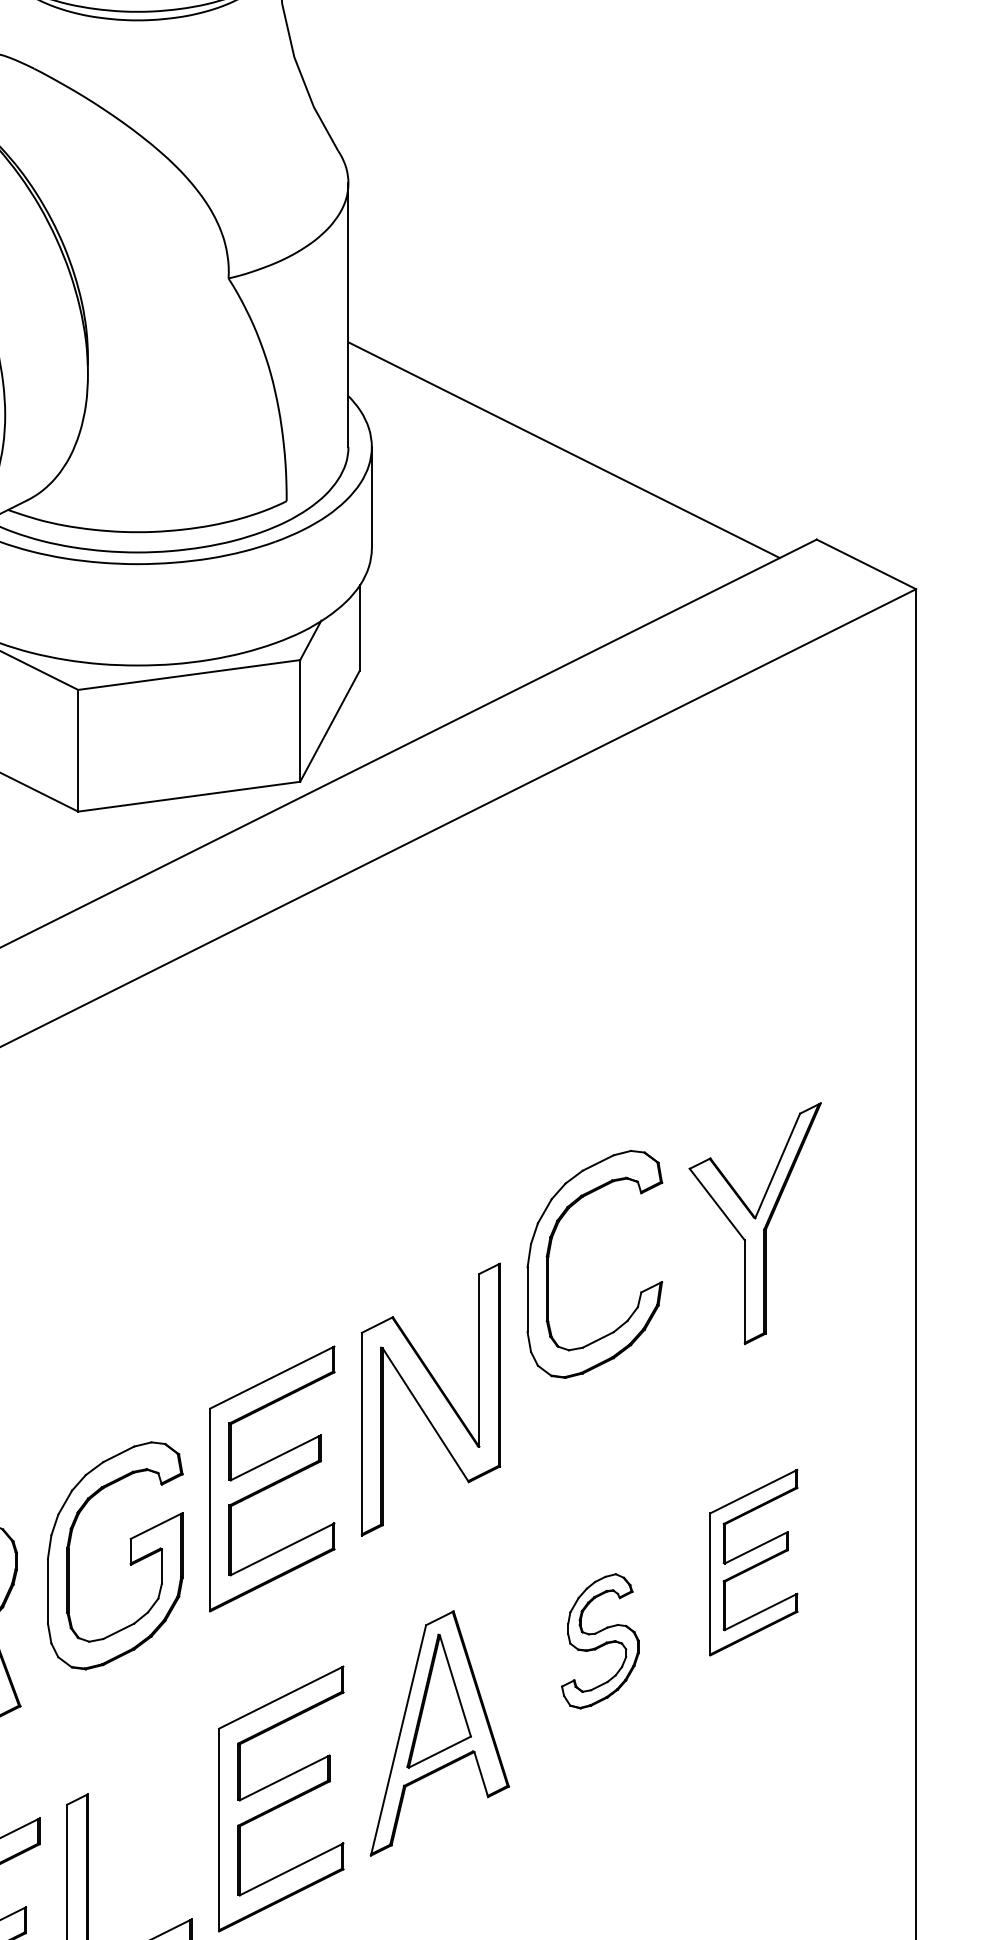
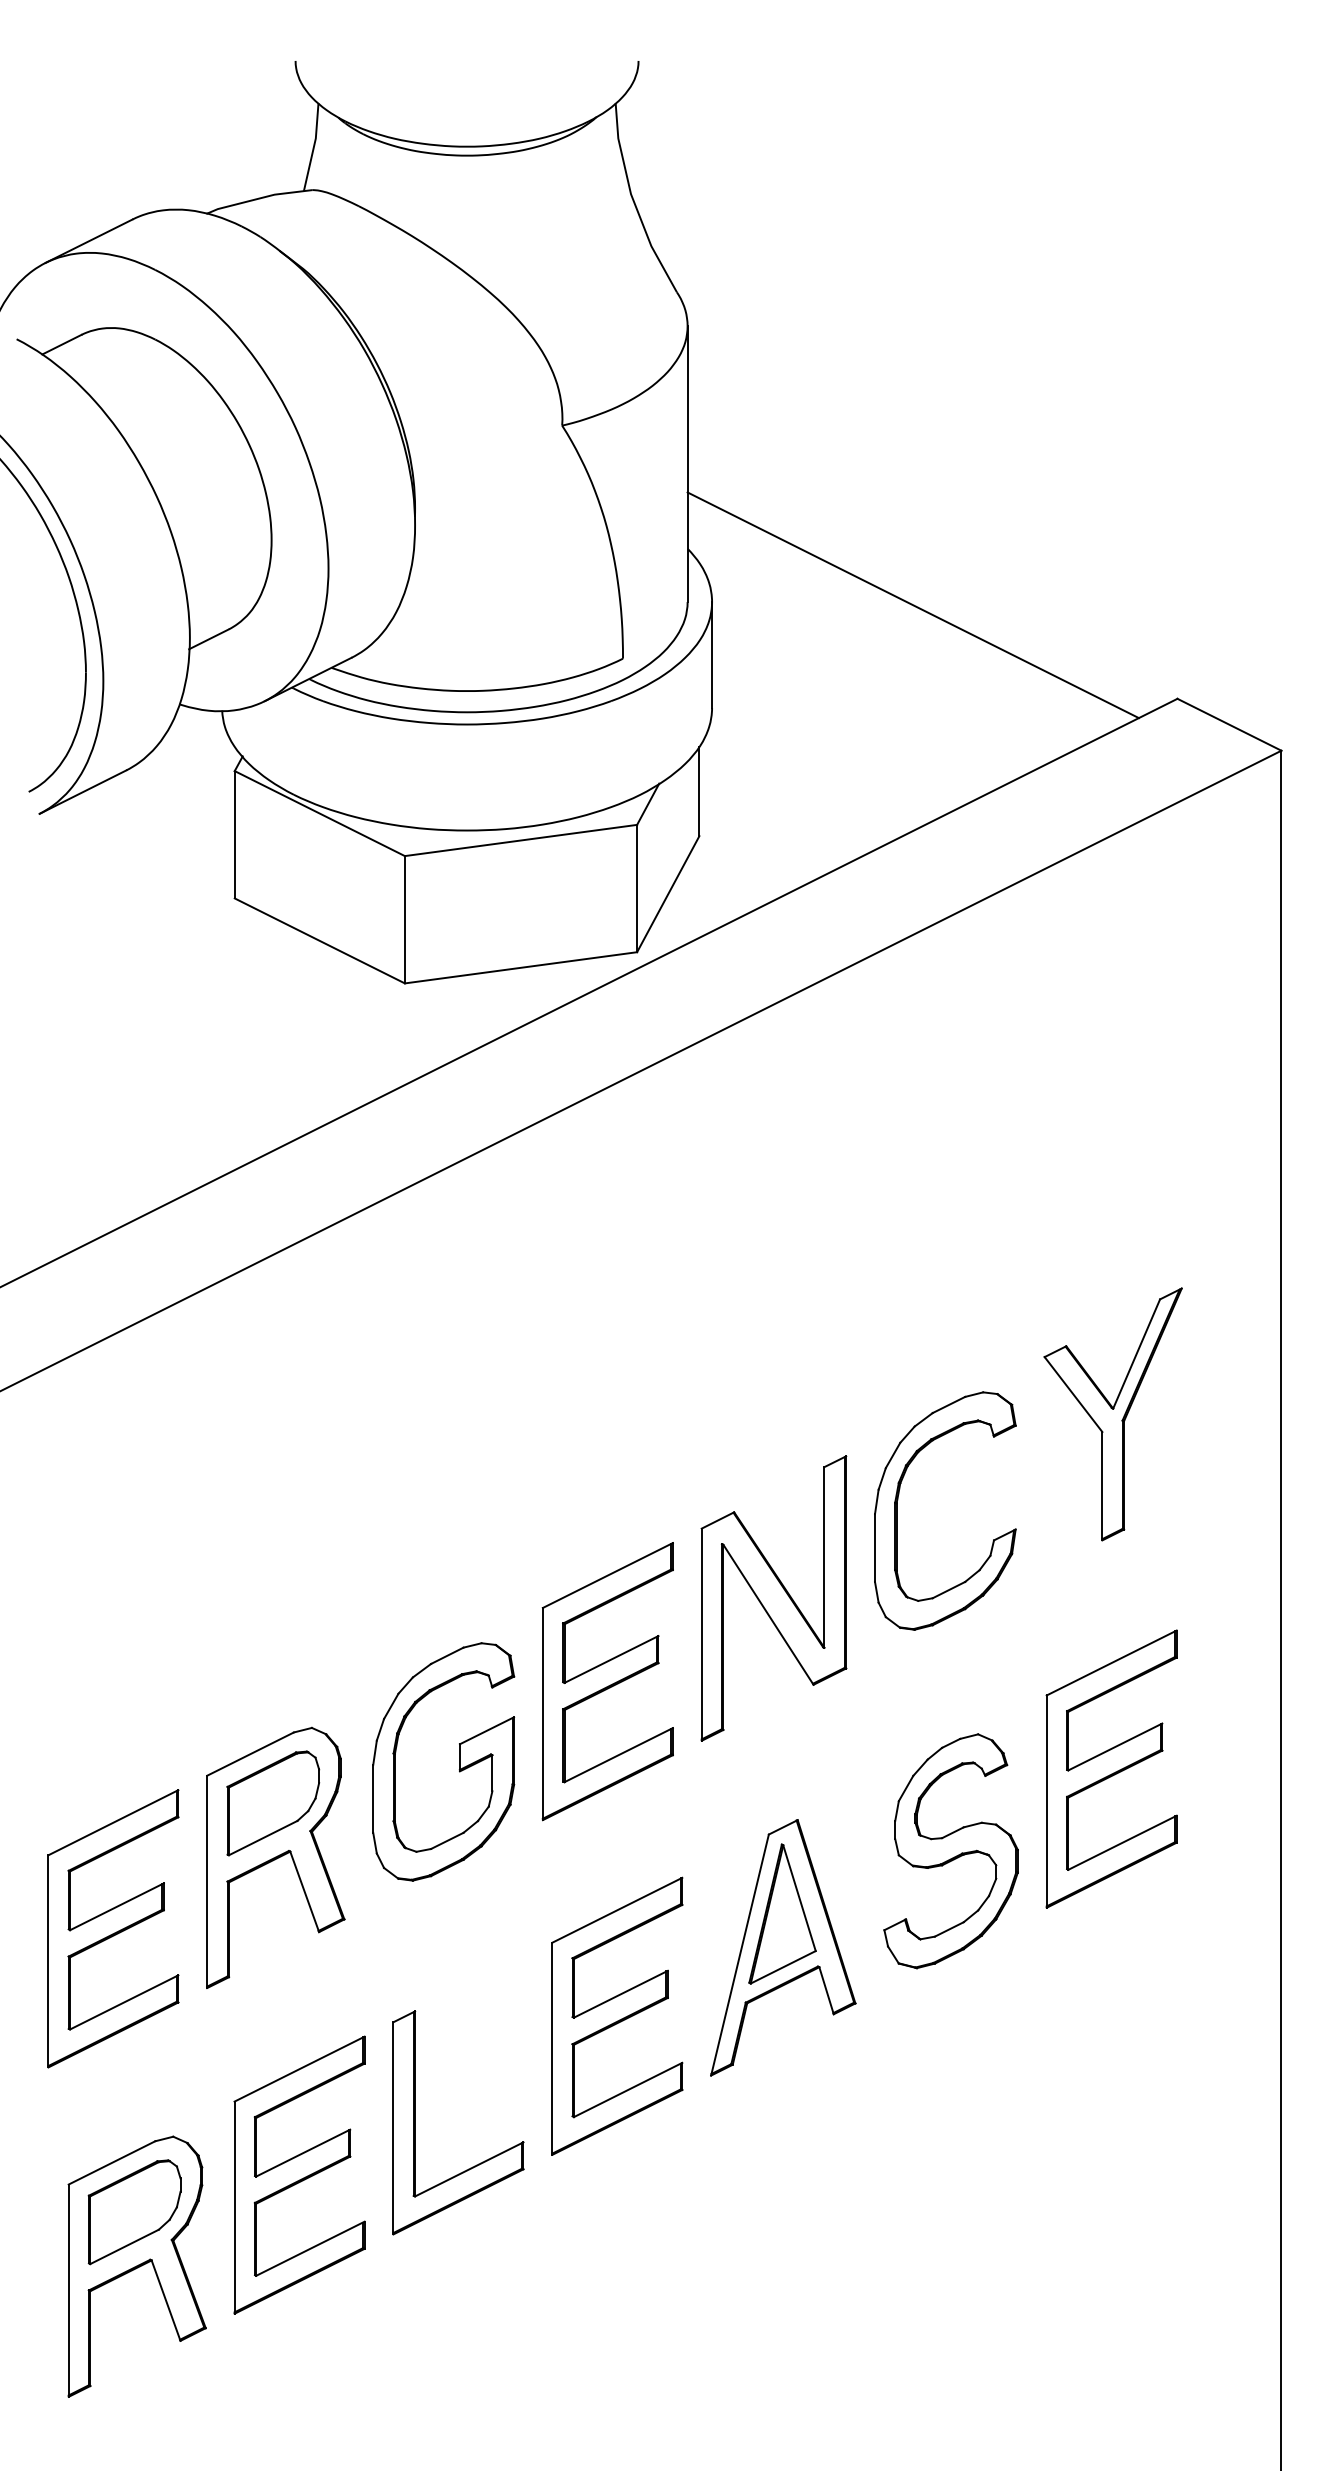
part: (549, 1263) -> (897, 1510), moved
part: (753, 1562) -> (1111, 1768), size x1.43
part: (599, 1641) -> (950, 1851), size x1.67

